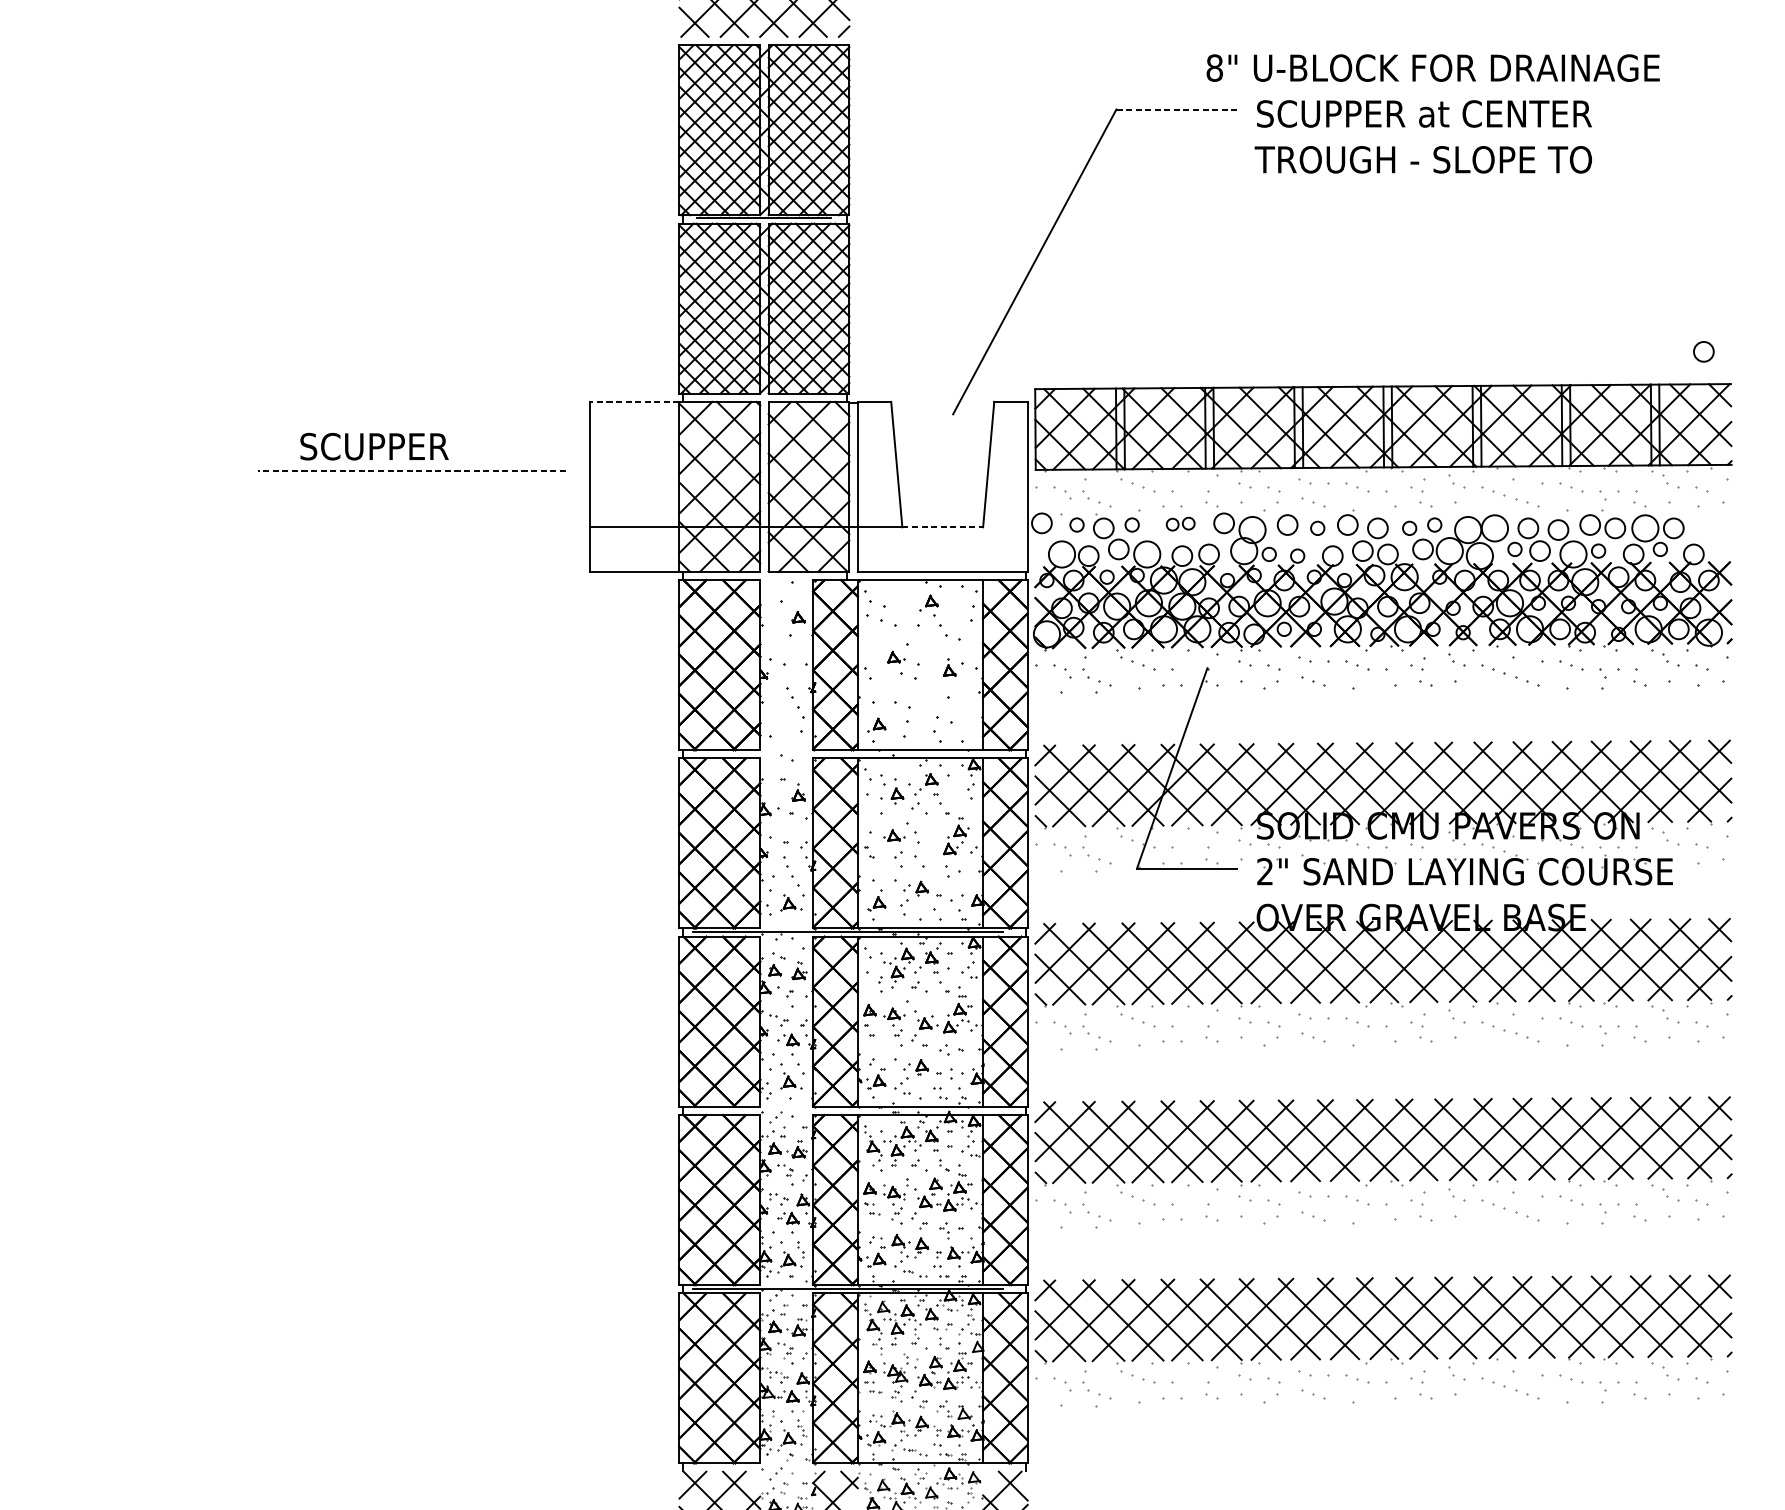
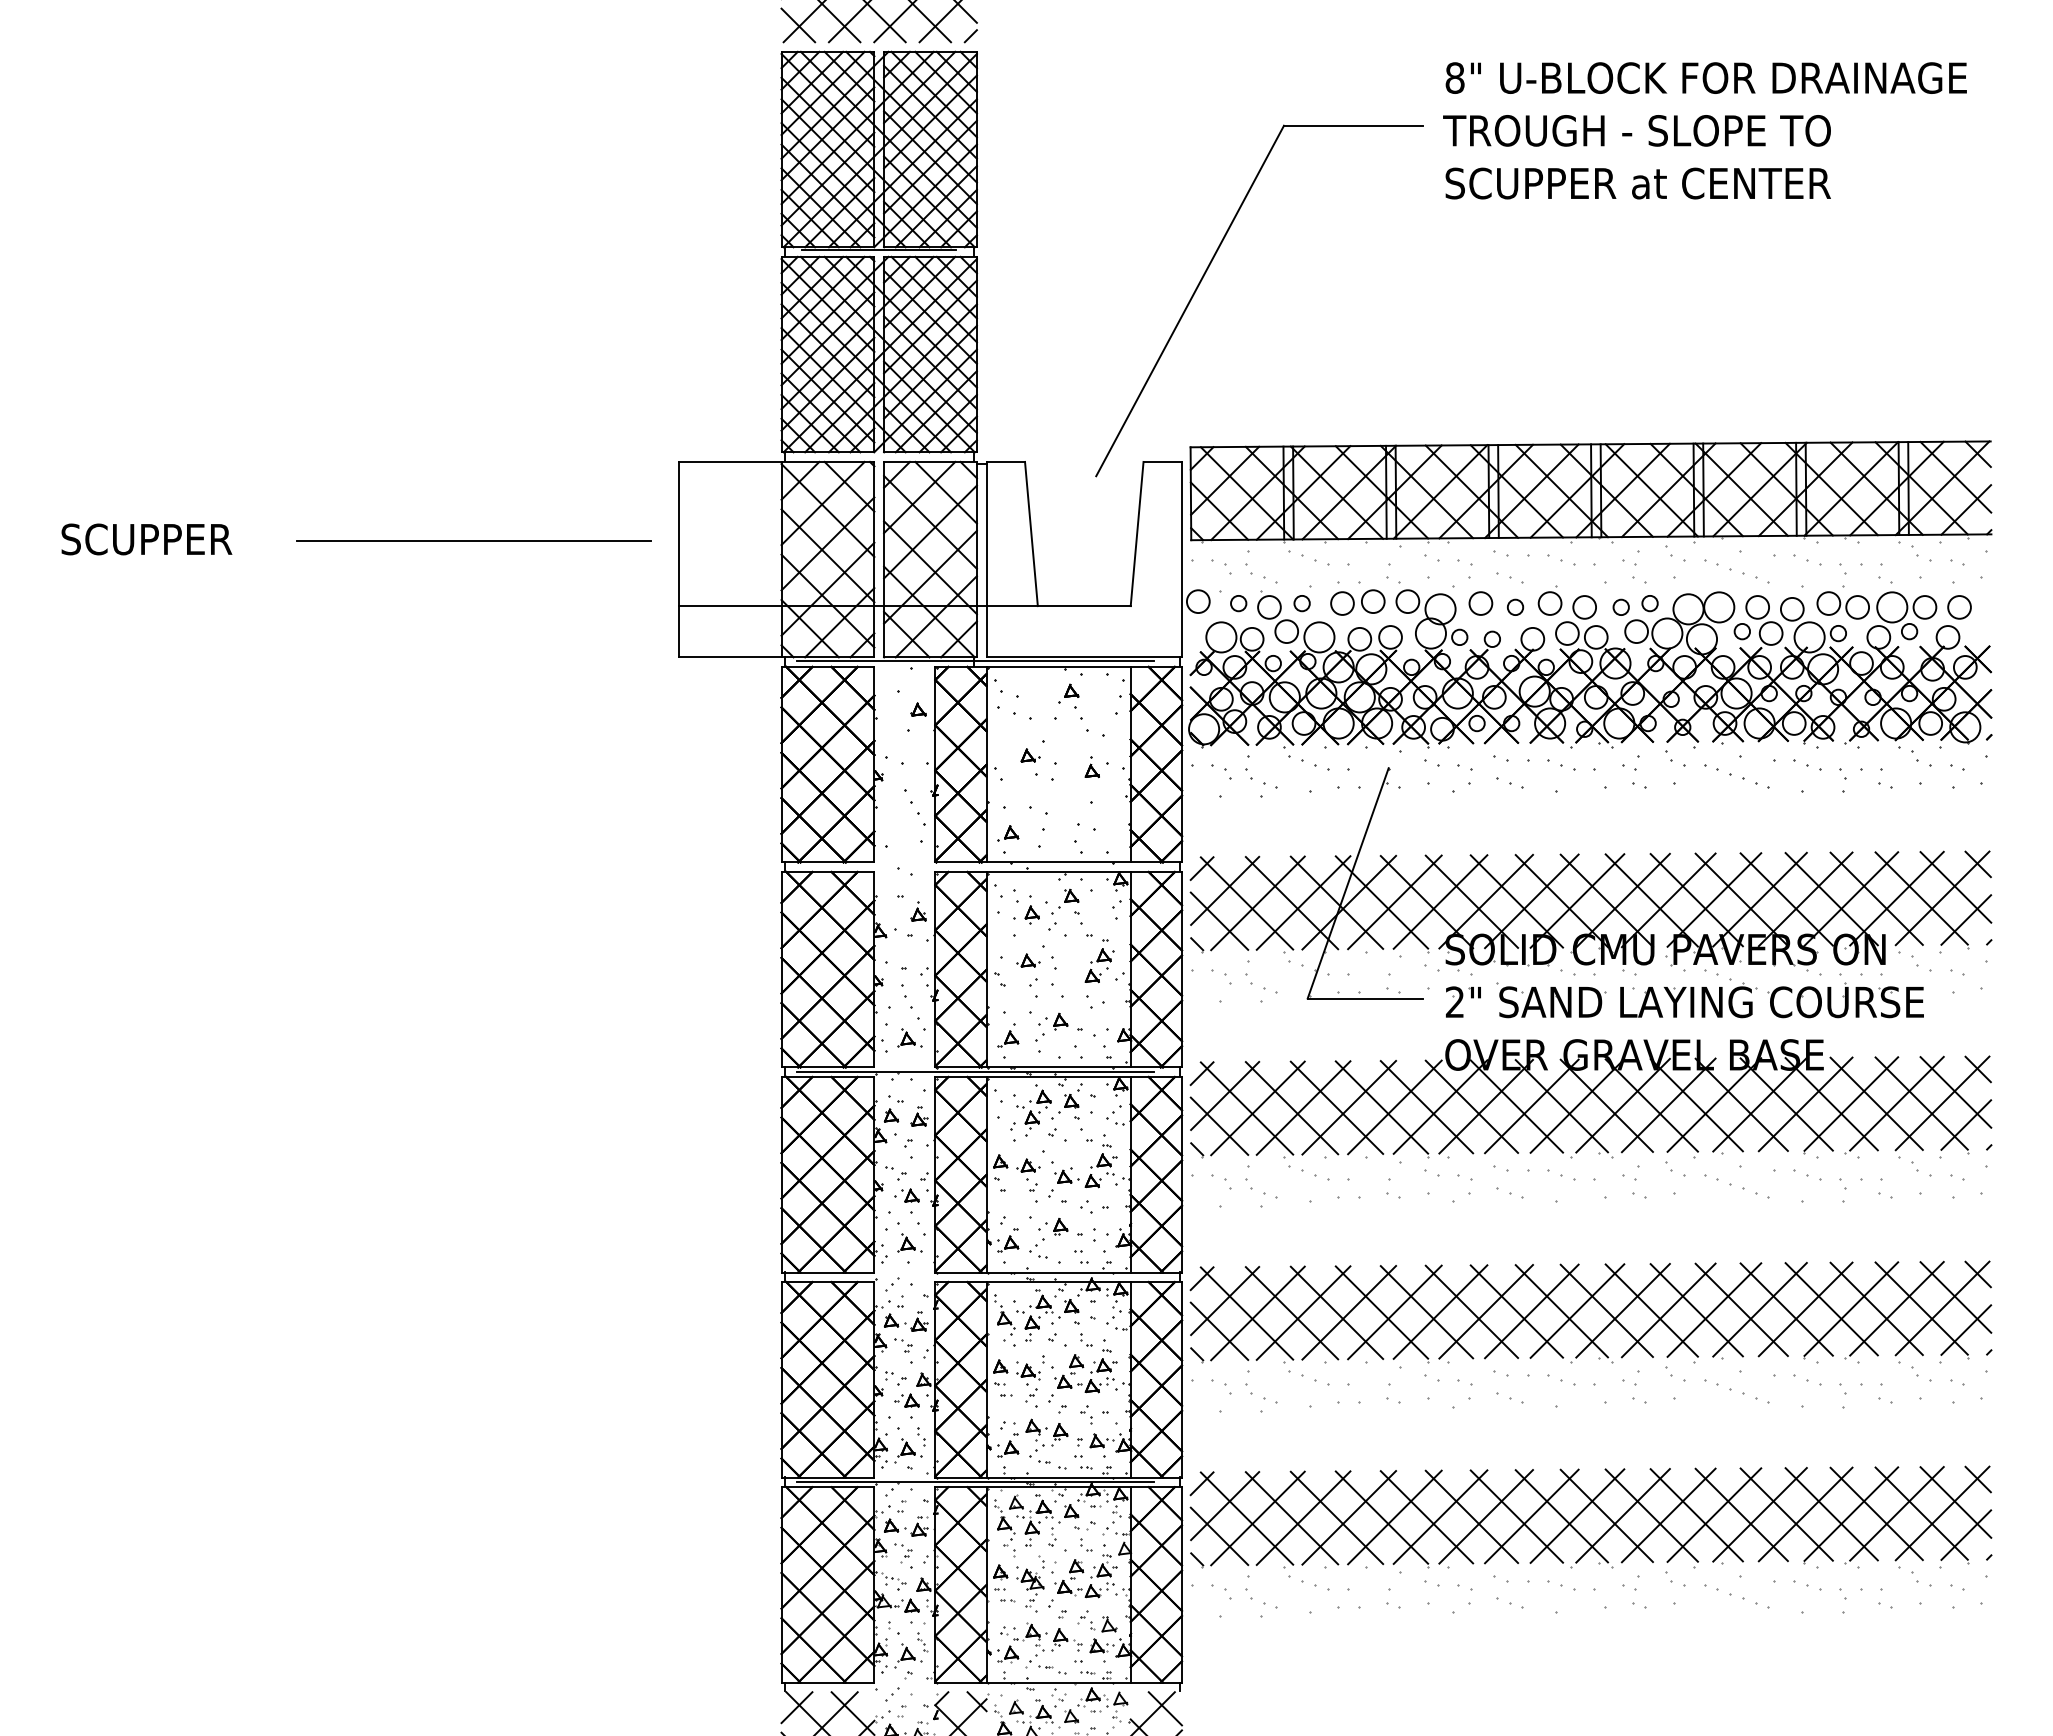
text: (1432, 67) -> (1705, 77), moved
line: (1176, 109) -> (1353, 125), dashed -> solid
text: (1422, 113) -> (1636, 130), SCUPPER at CENTER -> TROUGH - SLOPE TO
text: (1422, 159) -> (1636, 183), TROUGH - SLOPE TO -> SCUPPER at CENTER
circle: (1703, 351) -> (1959, 607), moved
line: (634, 401) -> (729, 461), dashed -> solid
text: (374, 446) -> (146, 539), moved
line: (411, 470) -> (473, 540), dashed -> solid
part: (1180, 524) -> (1357, 602), size x1.67
line: (942, 527) -> (1084, 606), dashed -> solid
line: (847, 575) -> (974, 661), added

